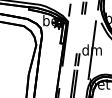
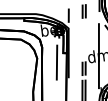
line: (53, 50) -> (56, 61), added

